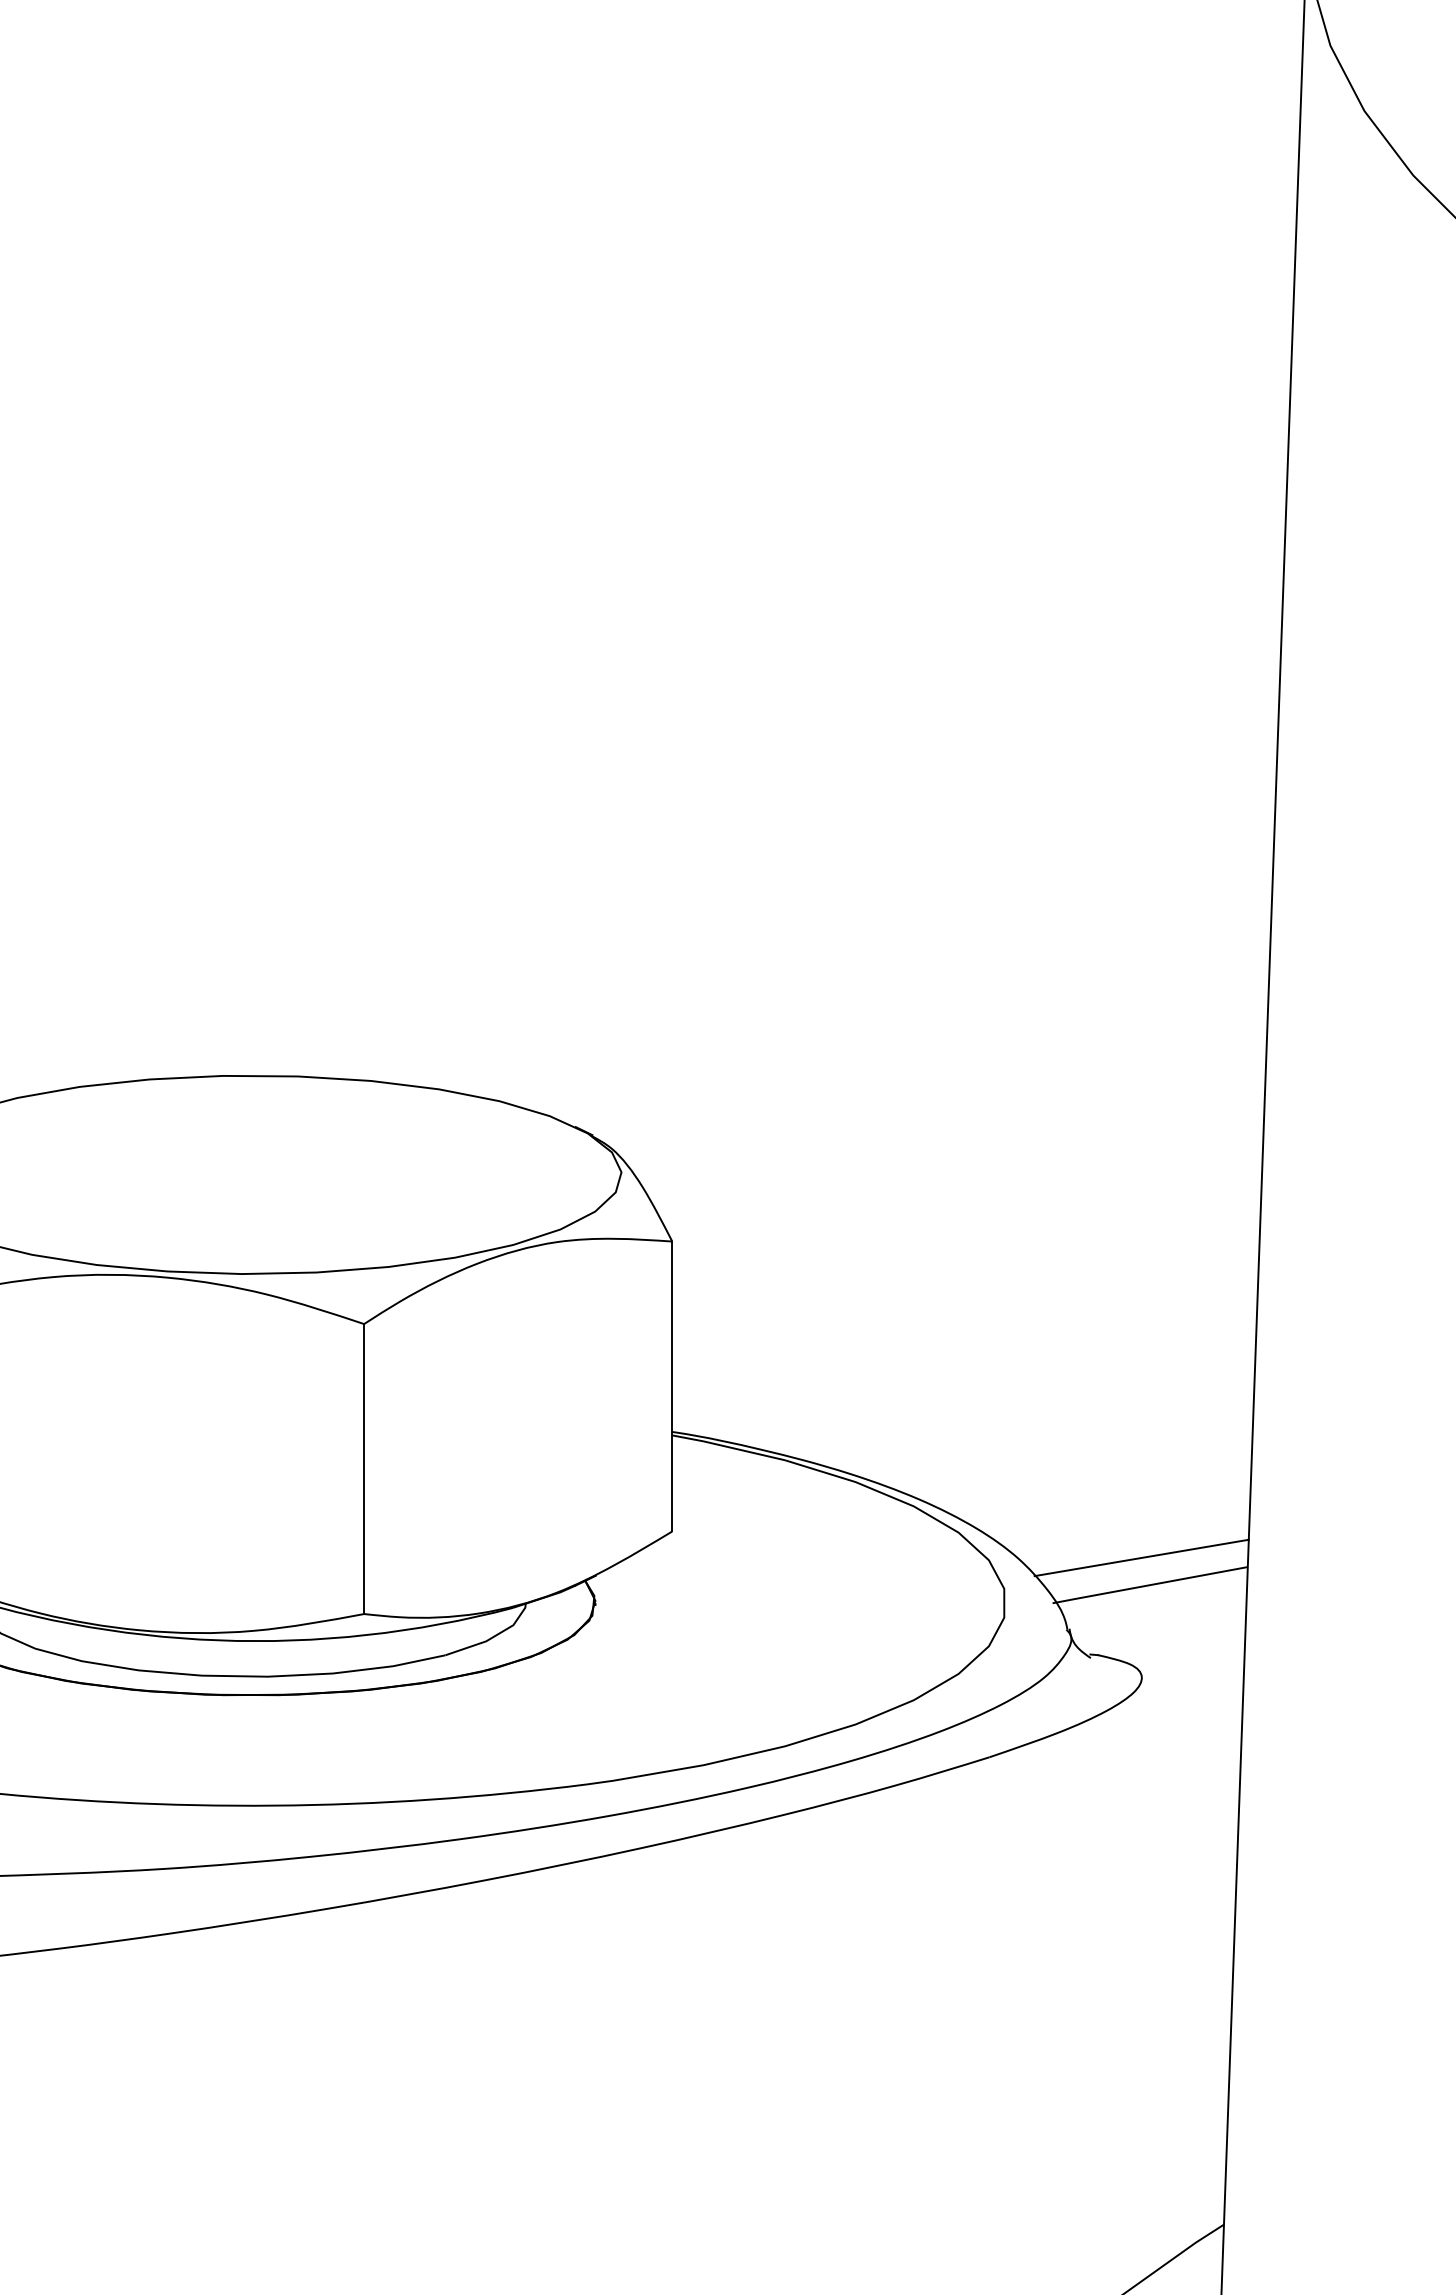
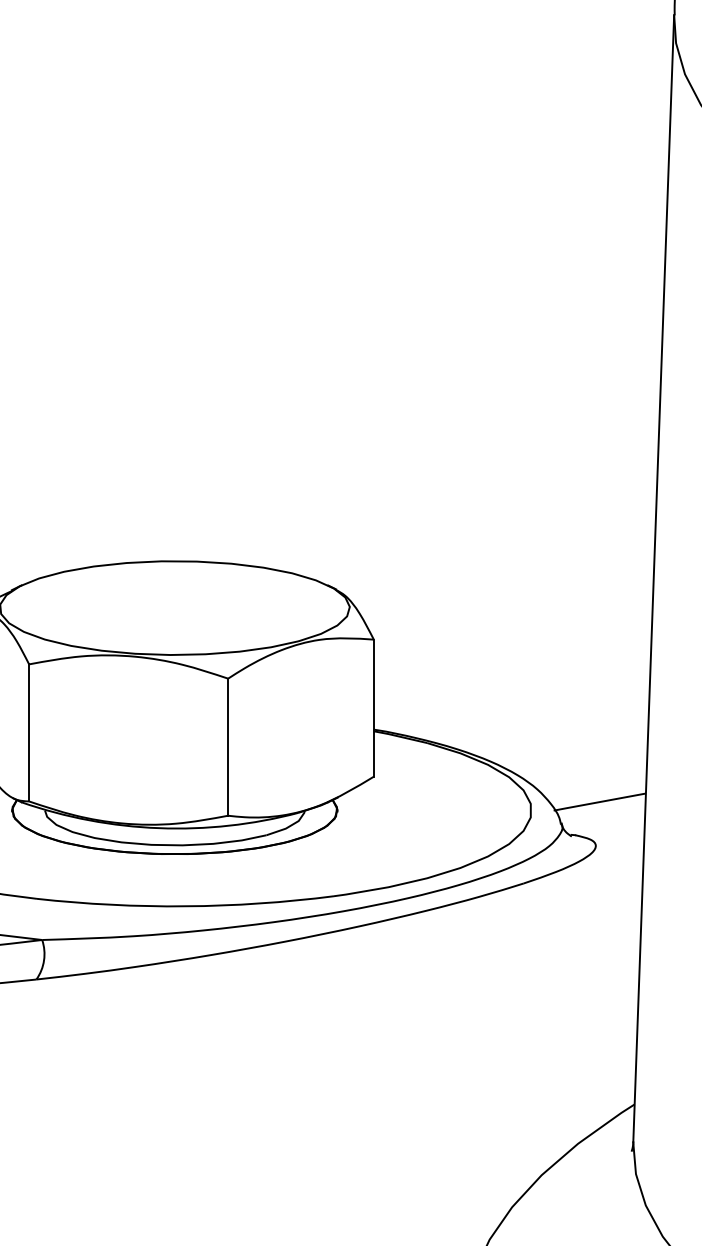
line: (1141, 1556) -> (595, 788), removed

